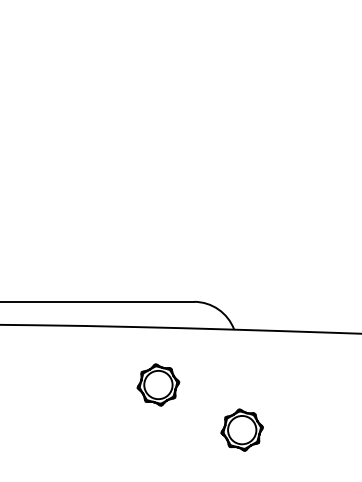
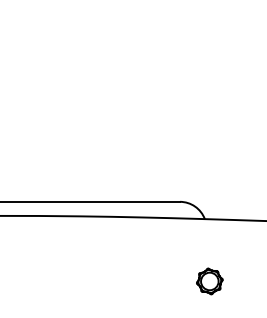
part: (157, 385) -> (157, 253), removed

